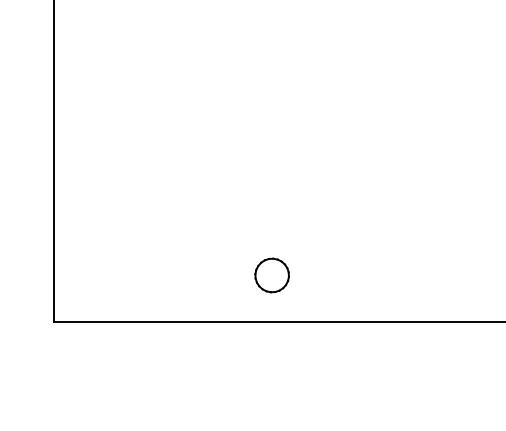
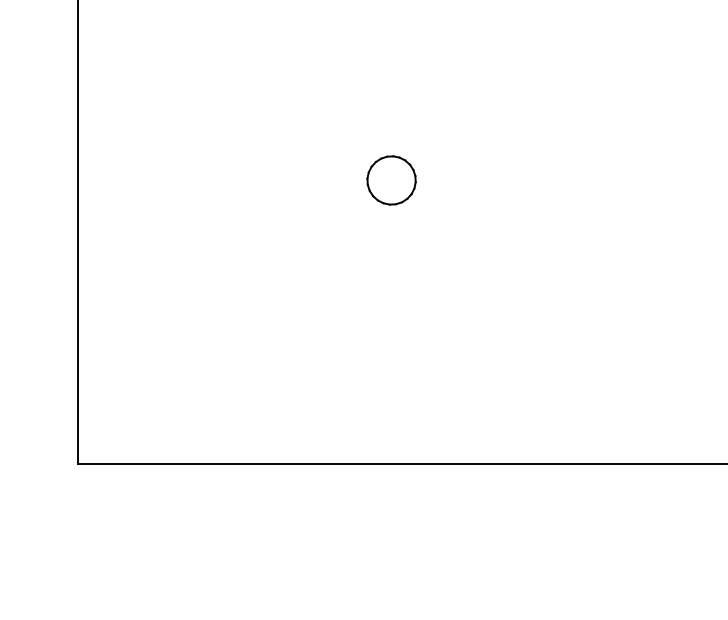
part: (271, 275) -> (390, 180), moved

